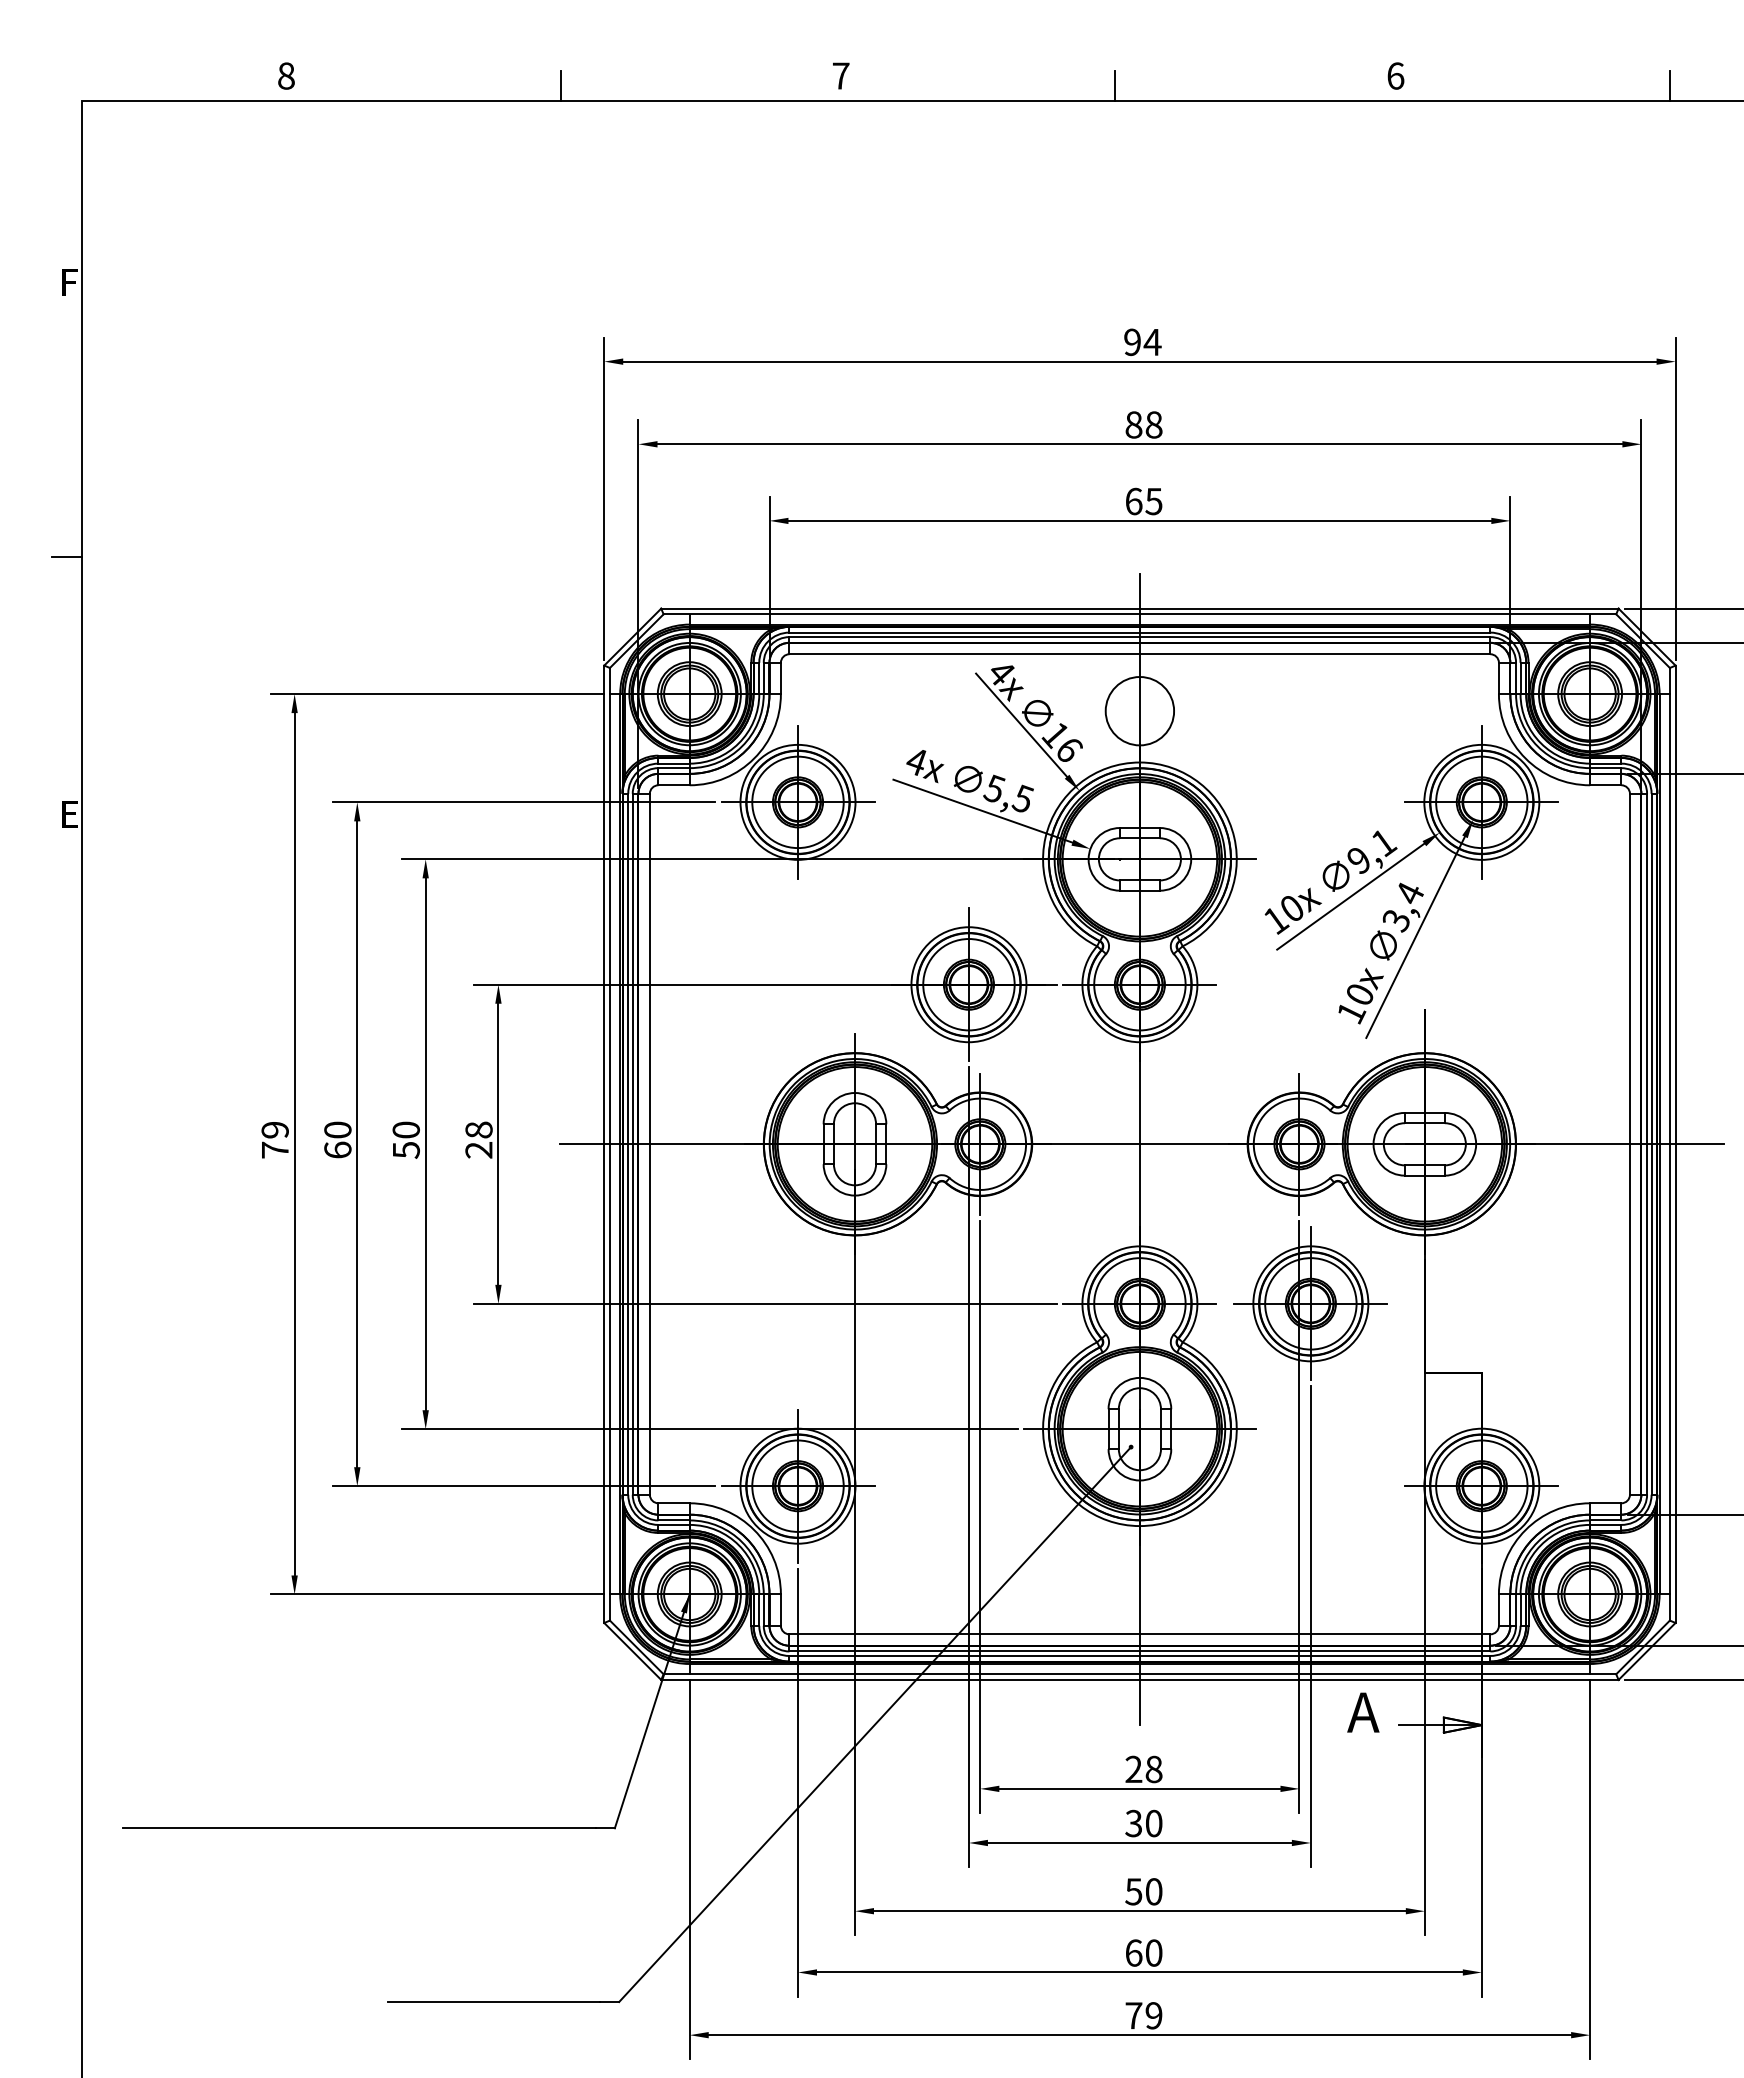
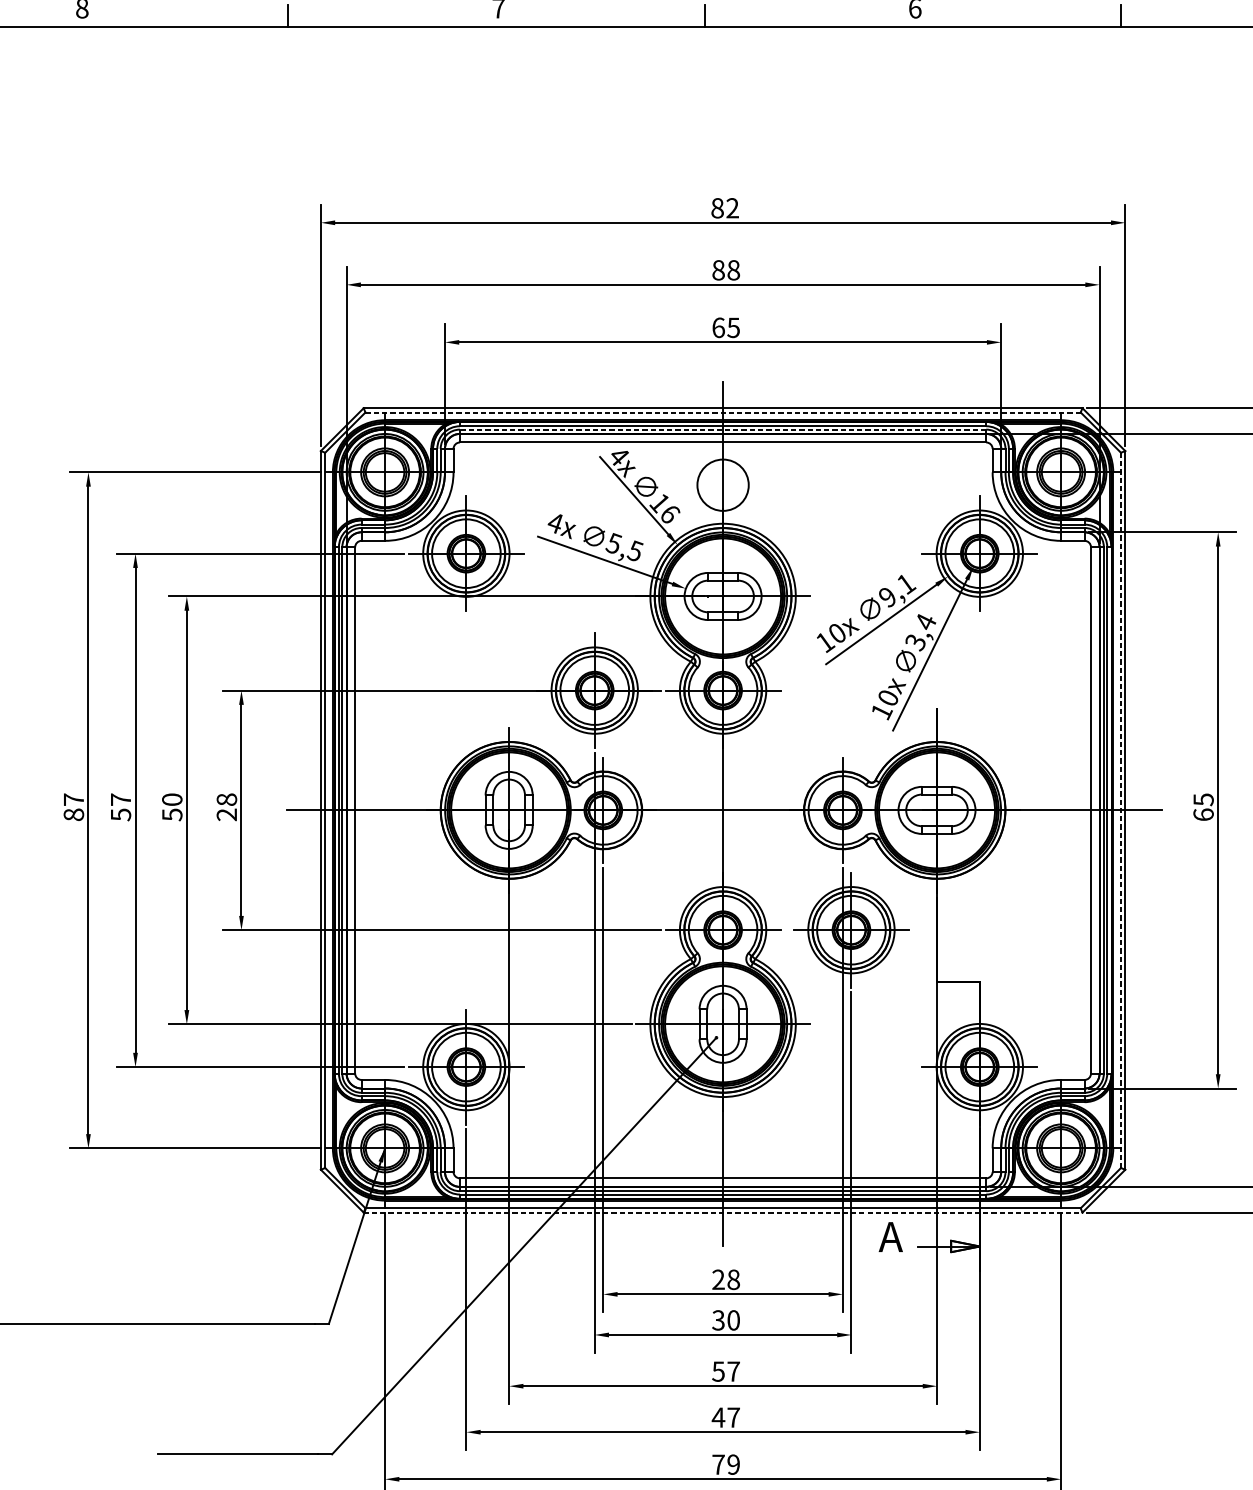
text: (1142, 342) -> (725, 208), 94 -> 82
line: (1140, 614) -> (723, 412), solid -> dashed
line: (1139, 637) -> (722, 429), solid -> dashed
text: (274, 1139) -> (73, 806), 79 -> 87
text: (337, 1139) -> (120, 806), 60 -> 57
line: (1669, 1144) -> (1120, 810), solid -> dashed
line: (1139, 1679) -> (722, 1212), solid -> dashed
text: (1153, 1891) -> (733, 1371), 50 -> 57
text: (1143, 1952) -> (725, 1417), 60 -> 47

